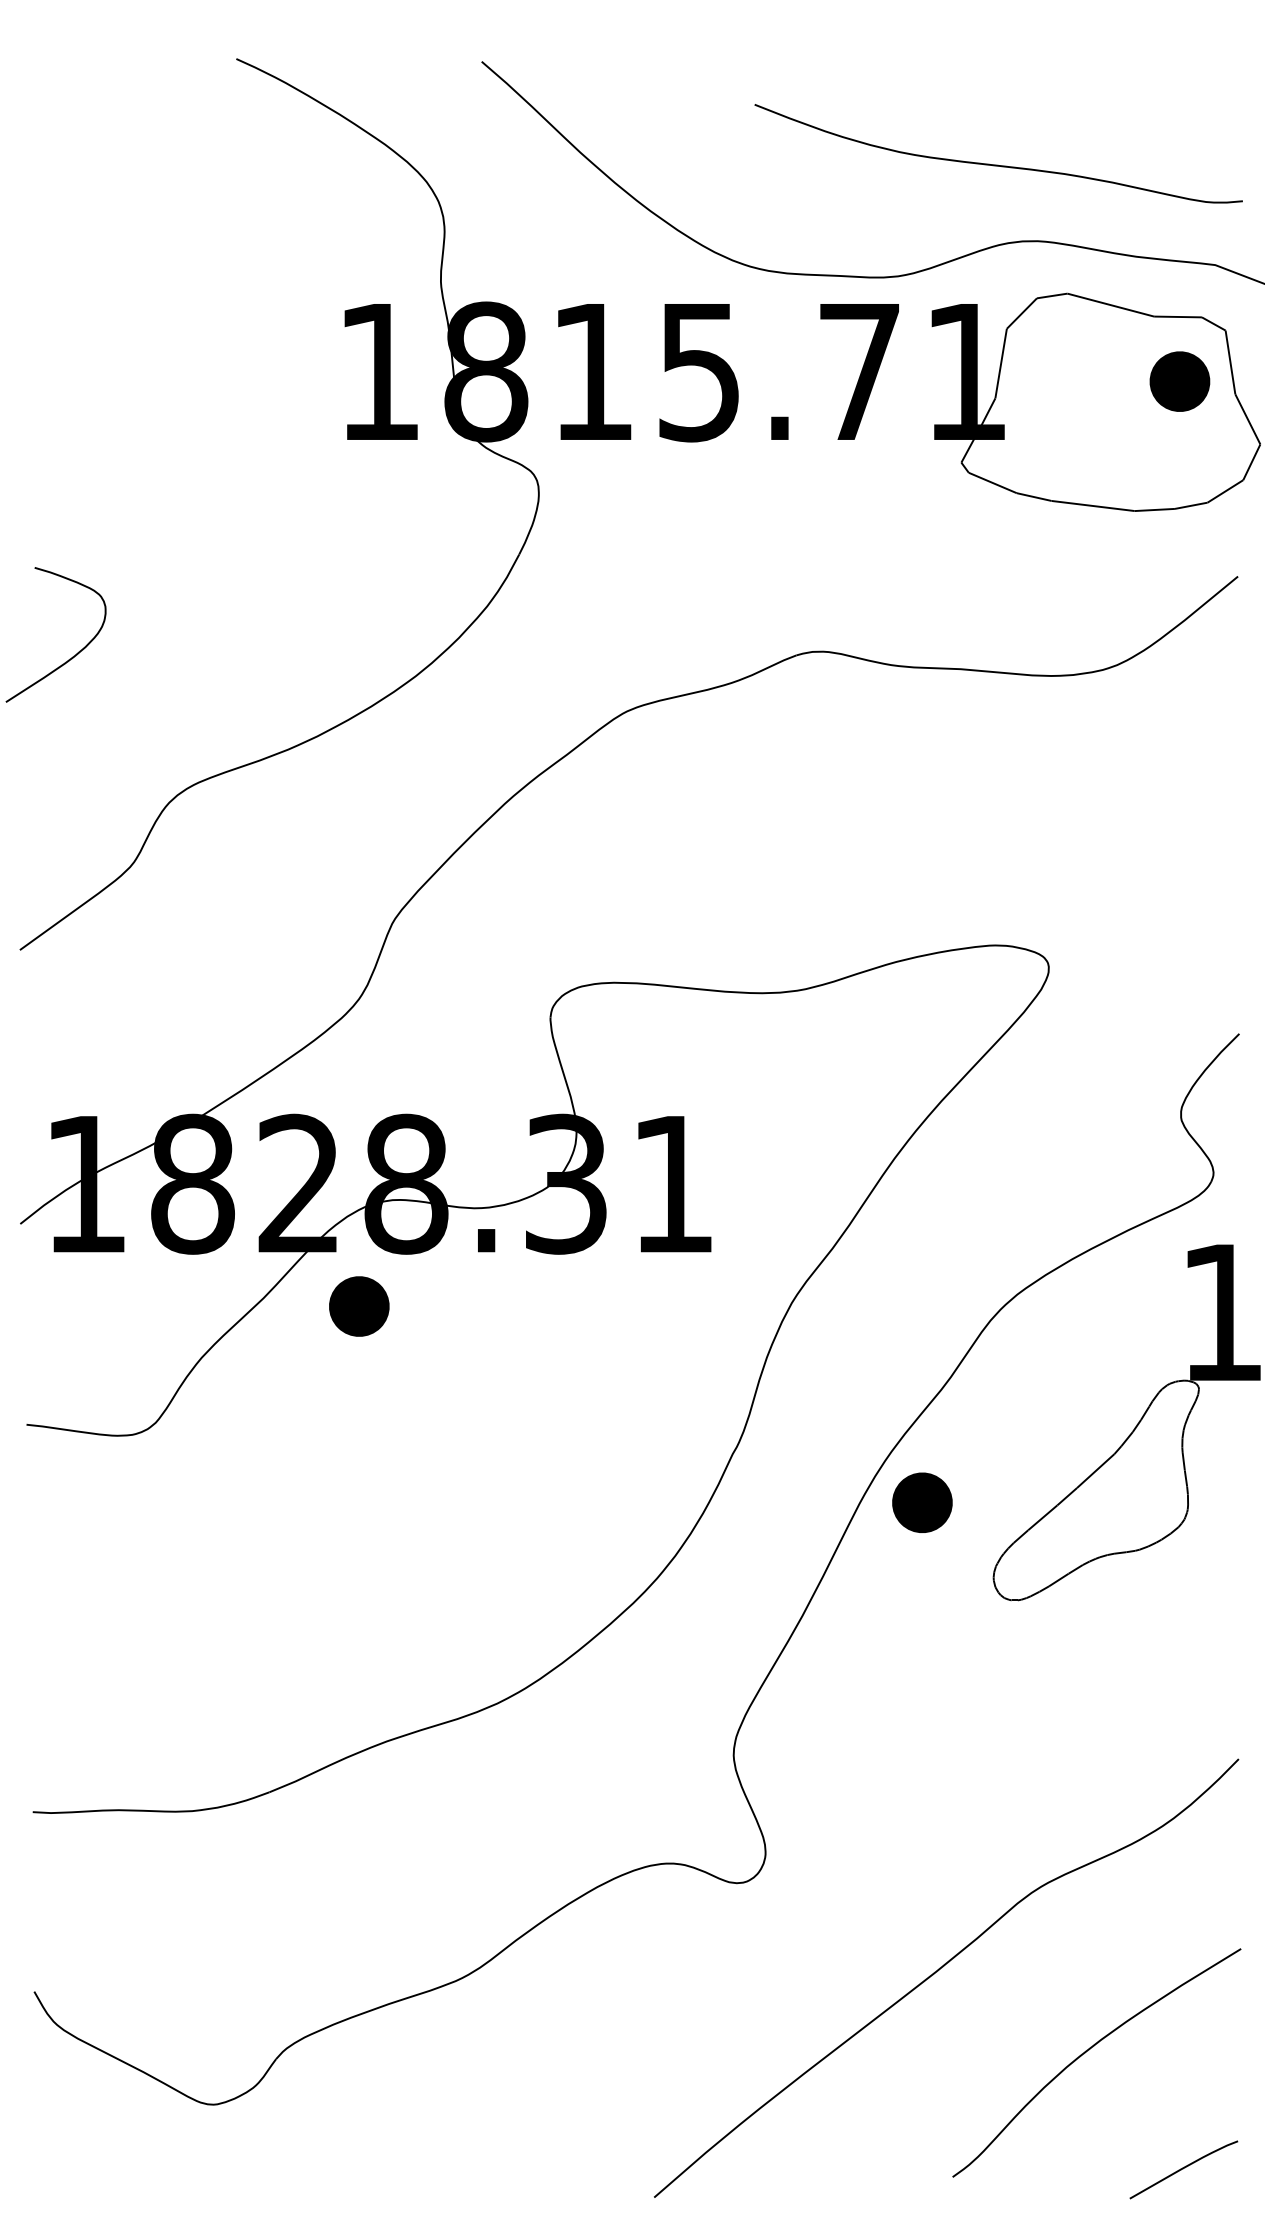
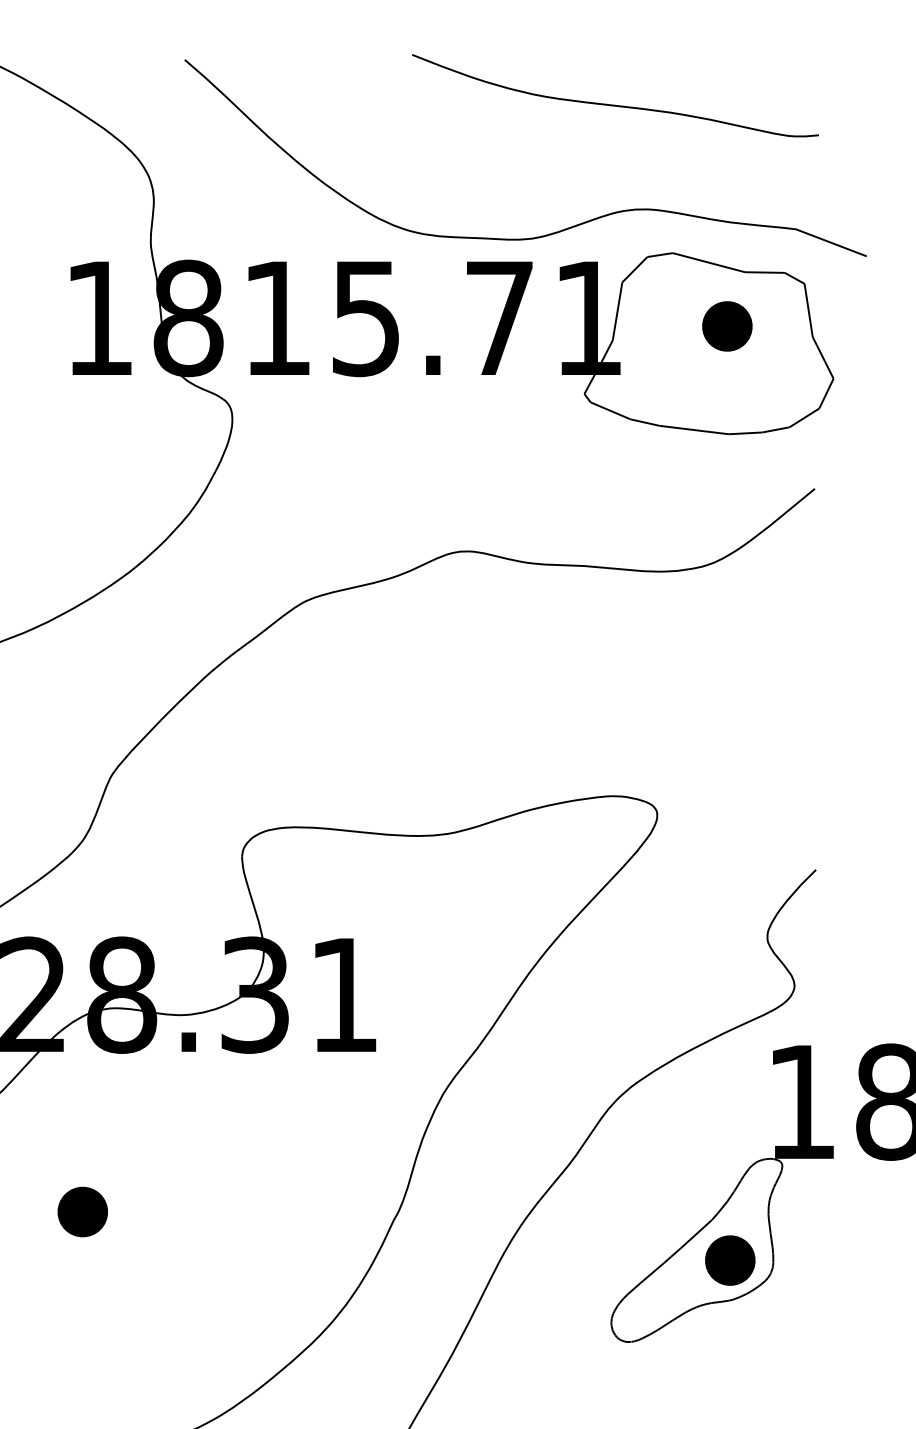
curve: (998, 164) -> (615, 104), moved
part: (1179, 381) -> (727, 326), moved
part: (359, 1306) -> (82, 1212), moved
part: (922, 1502) -> (730, 1260), moved

